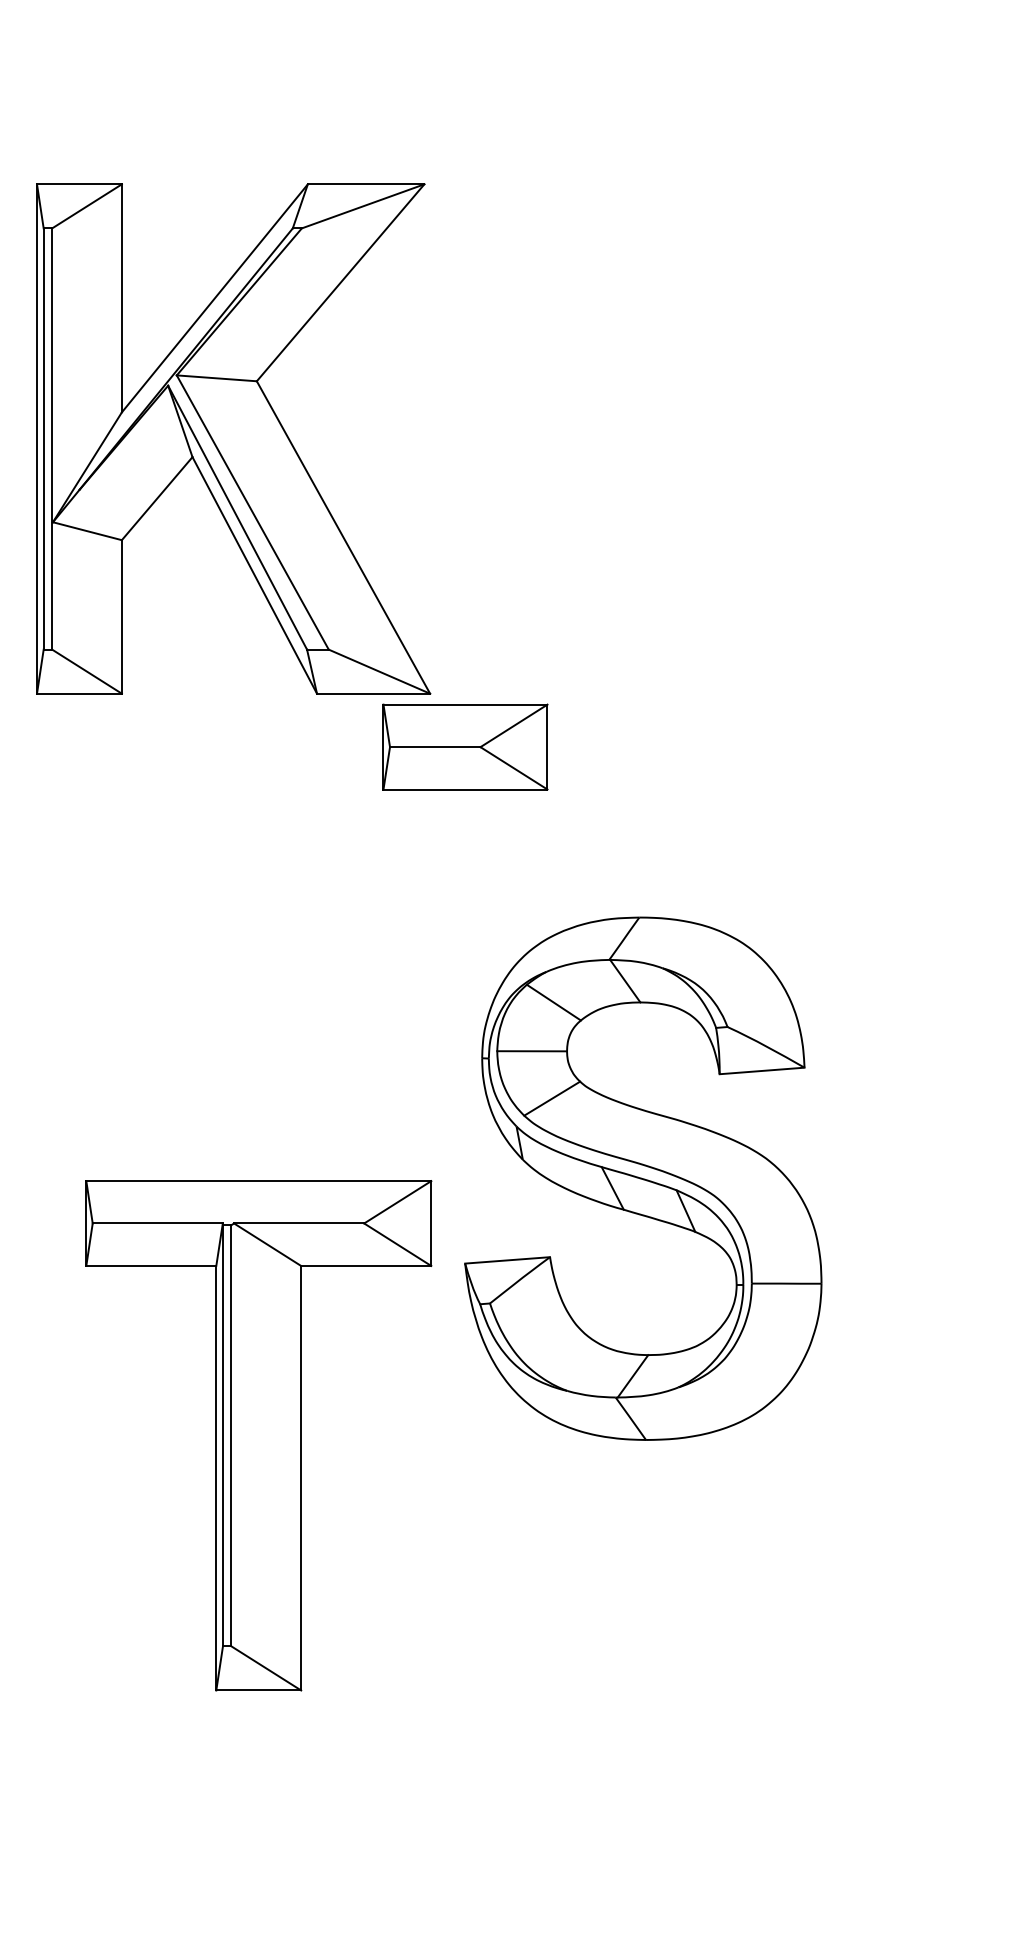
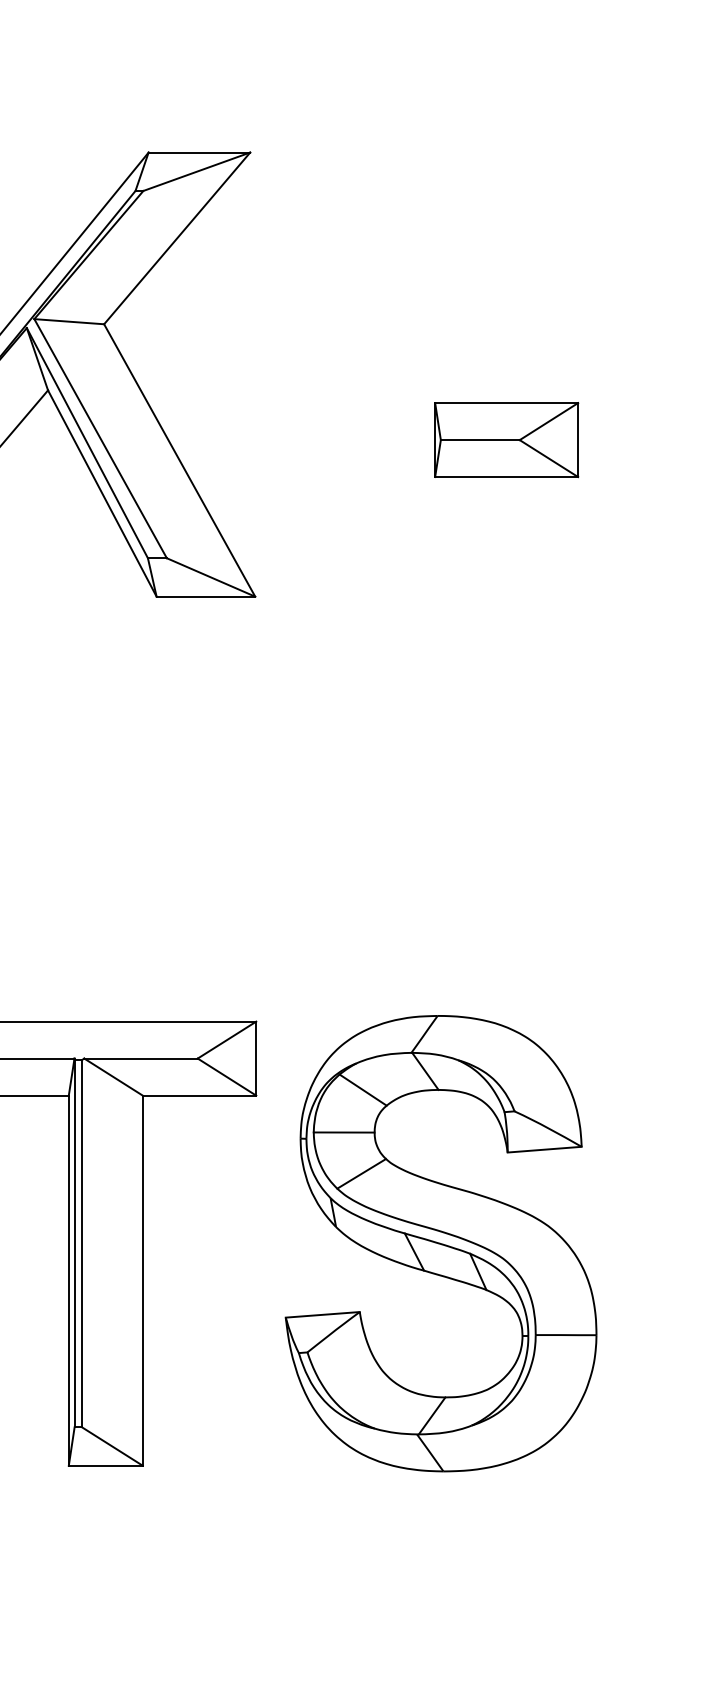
part: (465, 746) -> (506, 439), moved
part: (643, 1178) -> (441, 1243), moved

